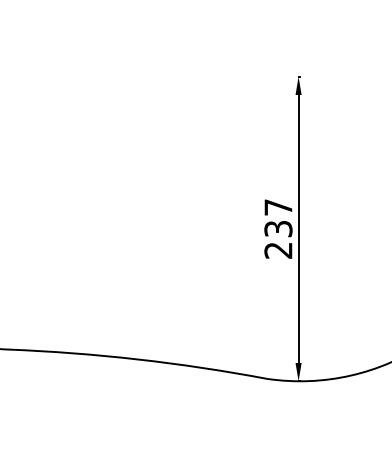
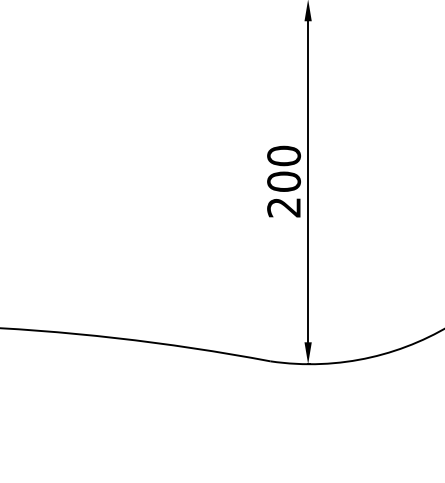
text: (278, 218) -> (284, 169), 237 -> 200

